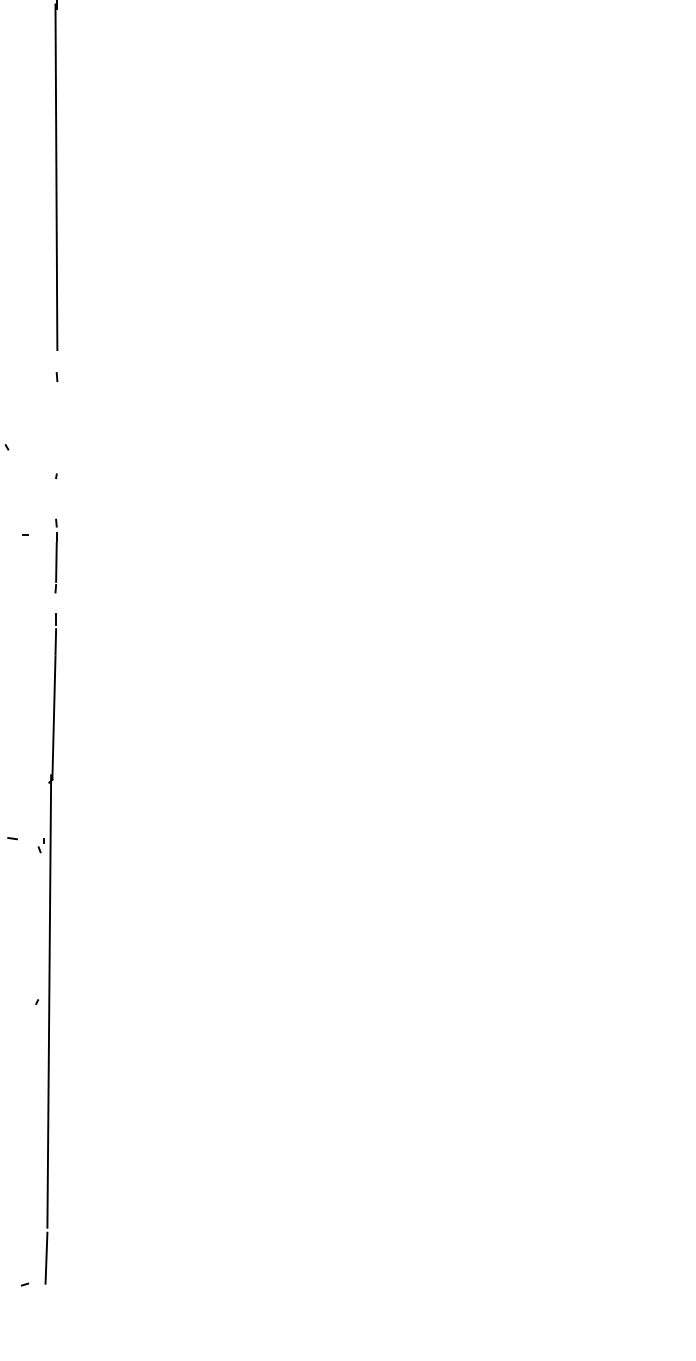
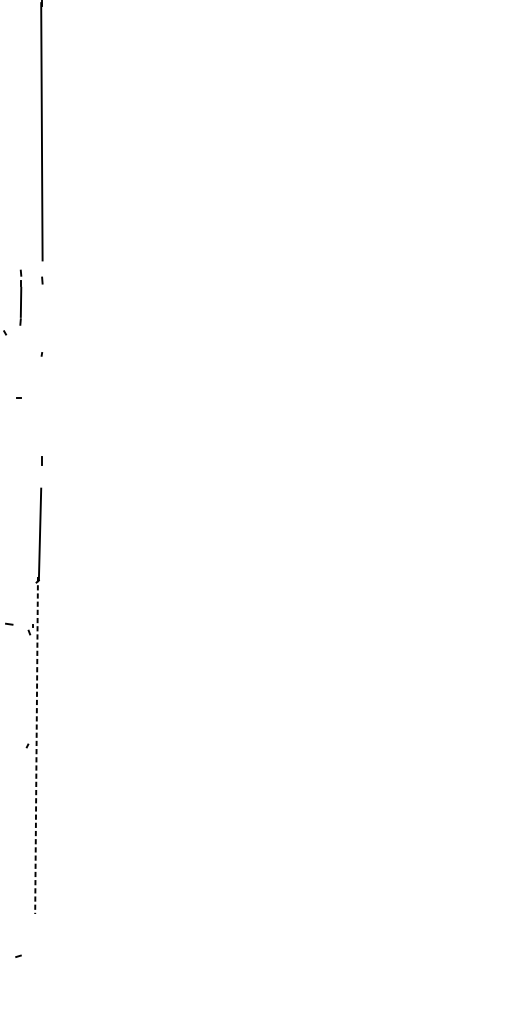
line: (55, 555) -> (20, 297), moved
line: (55, 641) -> (41, 477), removed
line: (49, 1001) -> (36, 745), solid -> dashed
line: (46, 1257) -> (34, 936), removed

